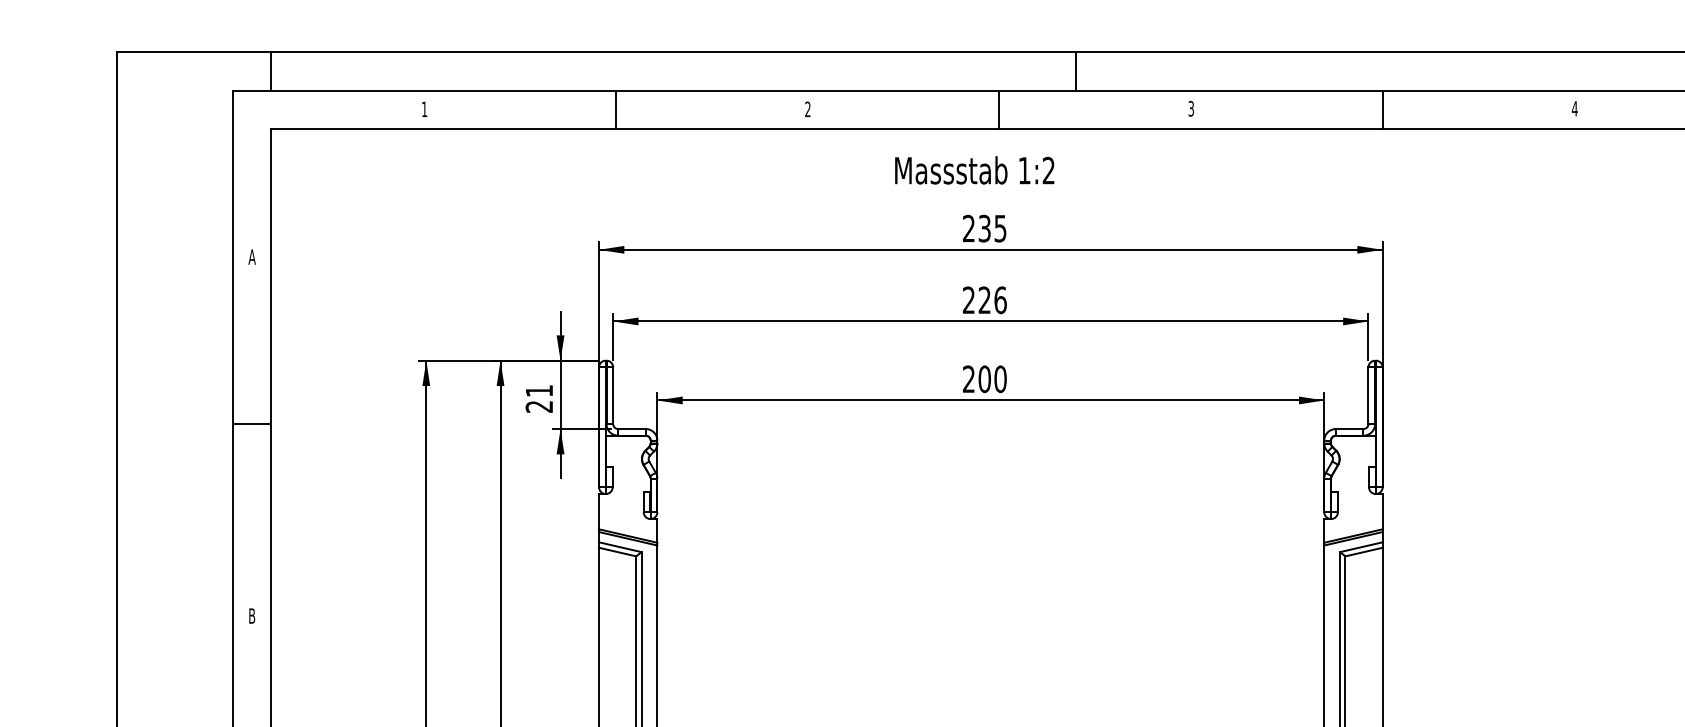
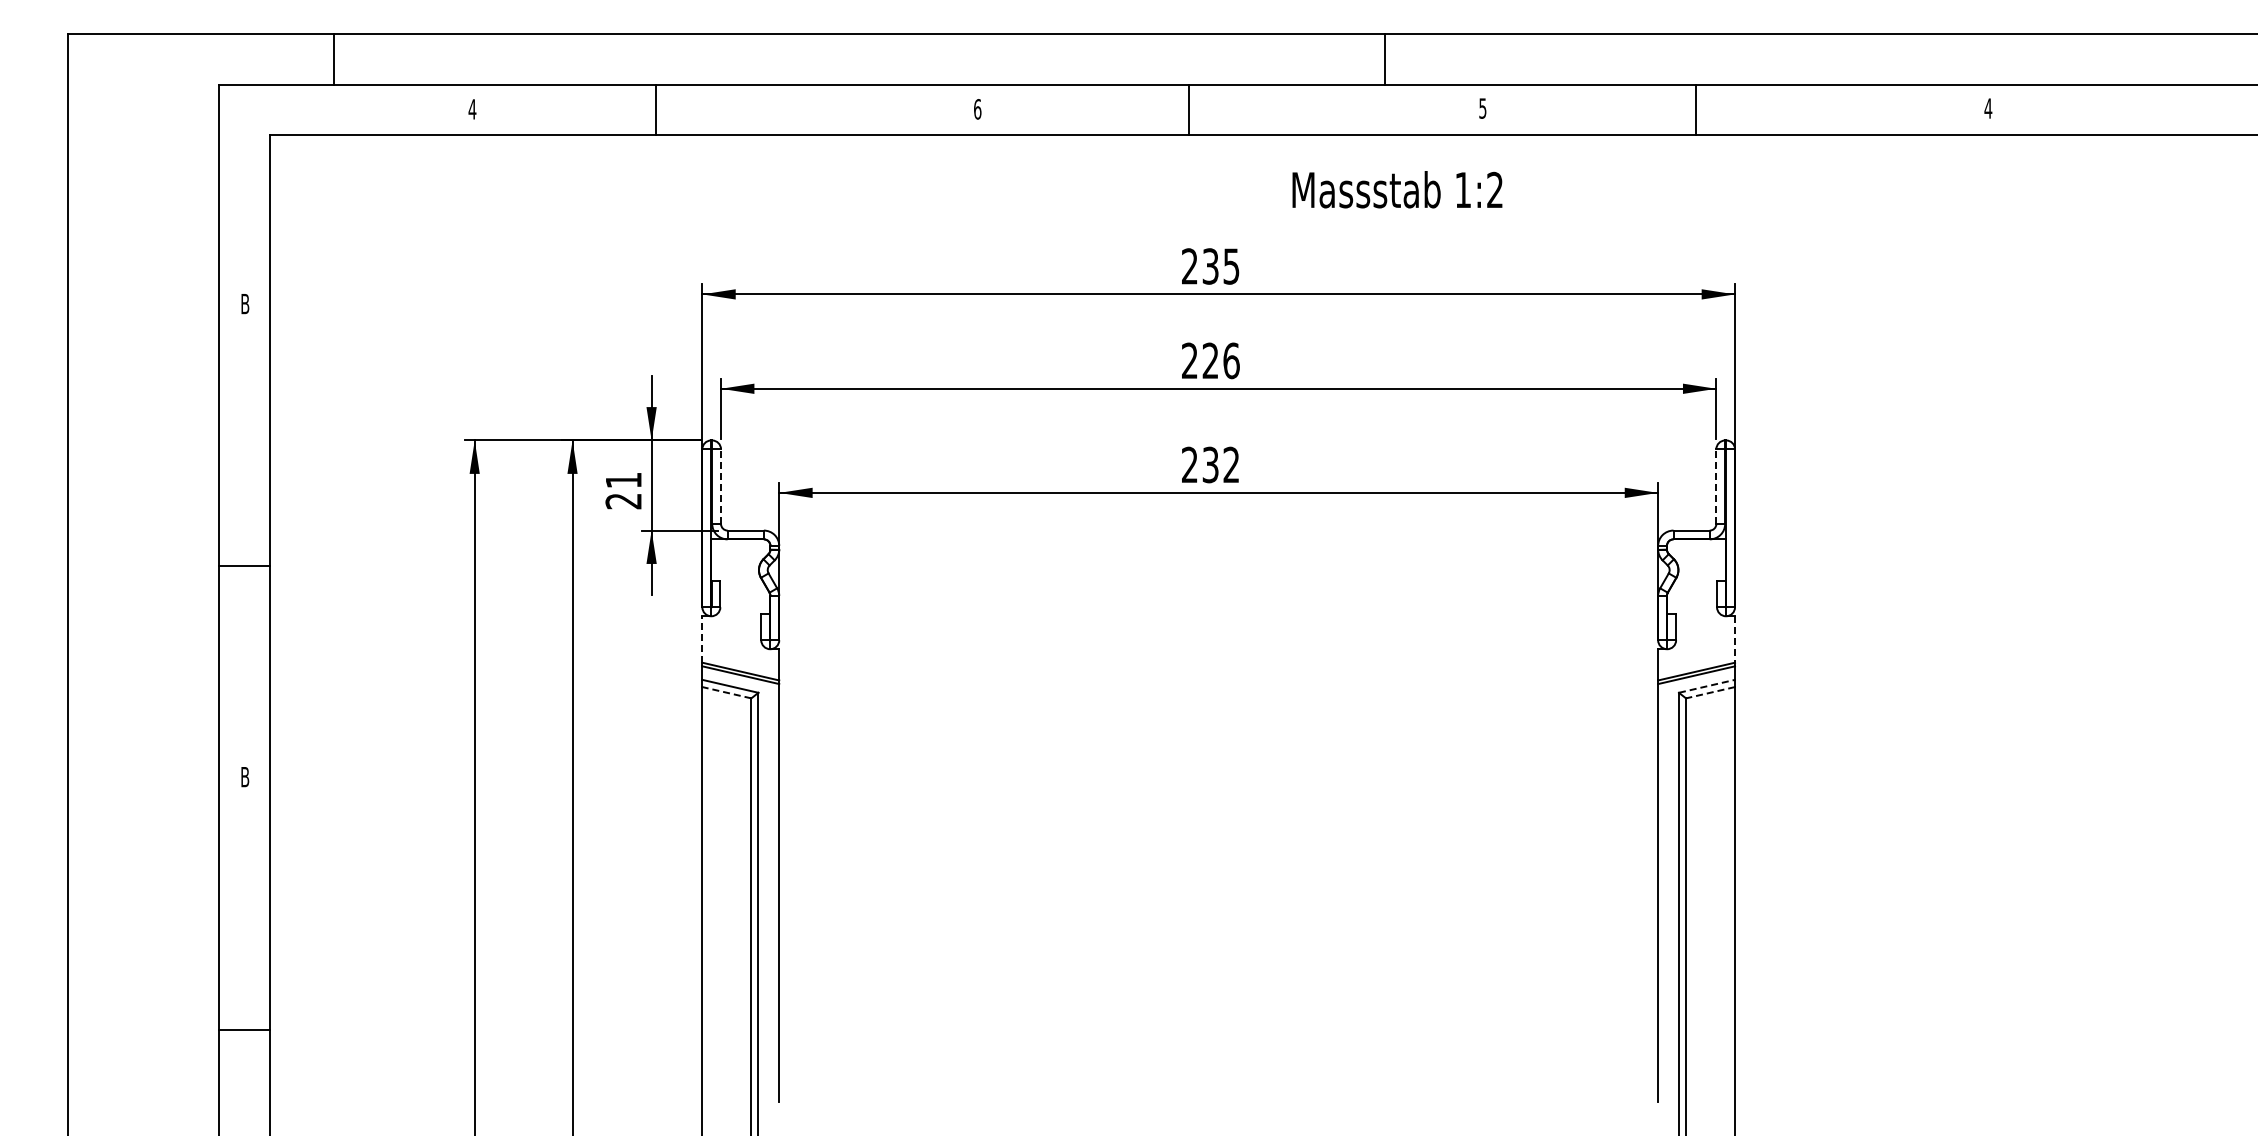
line: (270, 71) -> (333, 59), moved
line: (1076, 71) -> (1385, 59), moved
text: (1191, 108) -> (1482, 108), 3 -> 5
text: (424, 109) -> (472, 109), 1 -> 4
line: (615, 109) -> (655, 109), moved
text: (807, 109) -> (977, 109), 2 -> 6
line: (999, 109) -> (1189, 109), moved
line: (1382, 109) -> (1696, 109), moved
text: (974, 170) -> (1397, 189), moved
text: (252, 257) -> (245, 304), A -> B
text: (992, 378) -> (1220, 464), 200 -> 232
line: (613, 395) -> (721, 486), solid -> dashed
line: (1368, 395) -> (1716, 486), solid -> dashed
line: (251, 424) -> (244, 566), moved
line: (599, 511) -> (702, 639), solid -> dashed
line: (1382, 511) -> (1735, 639), solid -> dashed
line: (1361, 547) -> (1707, 686), solid -> dashed
line: (617, 551) -> (726, 692), solid -> dashed
line: (1364, 551) -> (1710, 692), solid -> dashed

